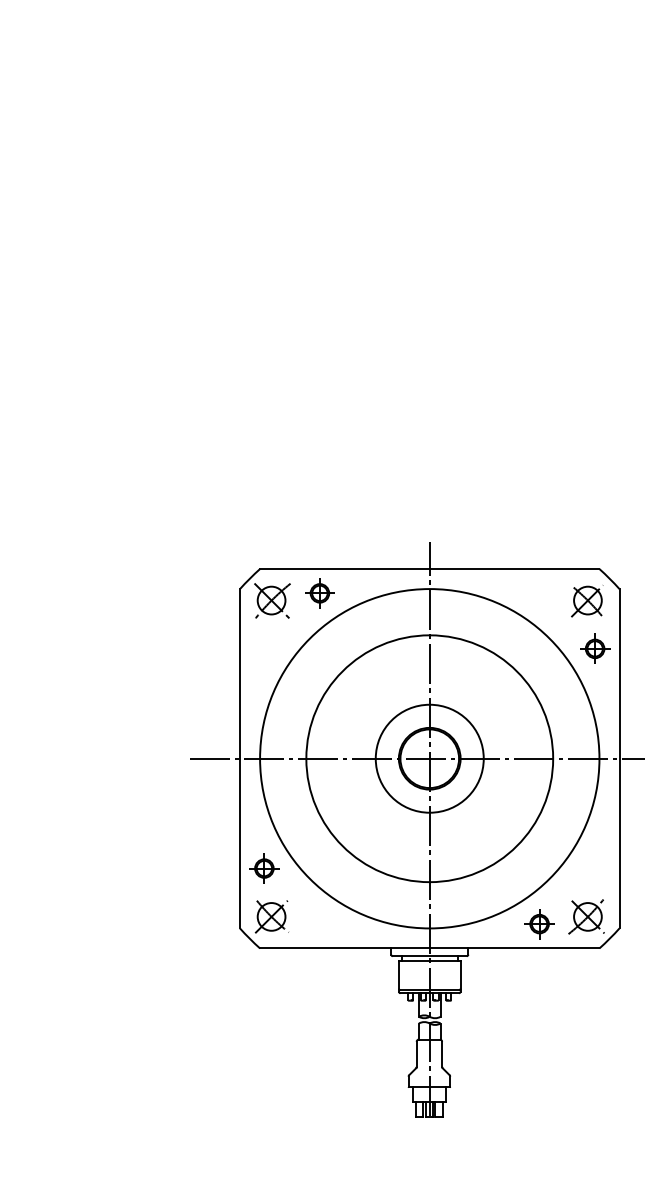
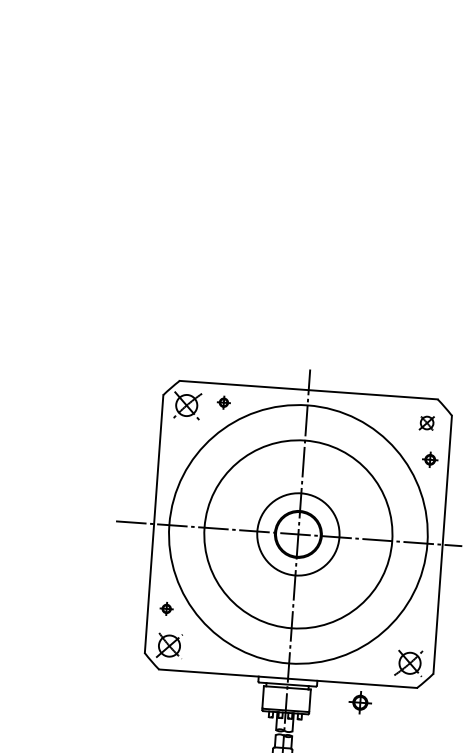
part: (319, 593) -> (223, 402), size x0.6
part: (587, 601) -> (426, 423), size x0.6
part: (595, 648) -> (430, 459), size x0.7
part: (264, 868) -> (166, 608), size x0.6
part: (539, 924) -> (360, 703), moved

